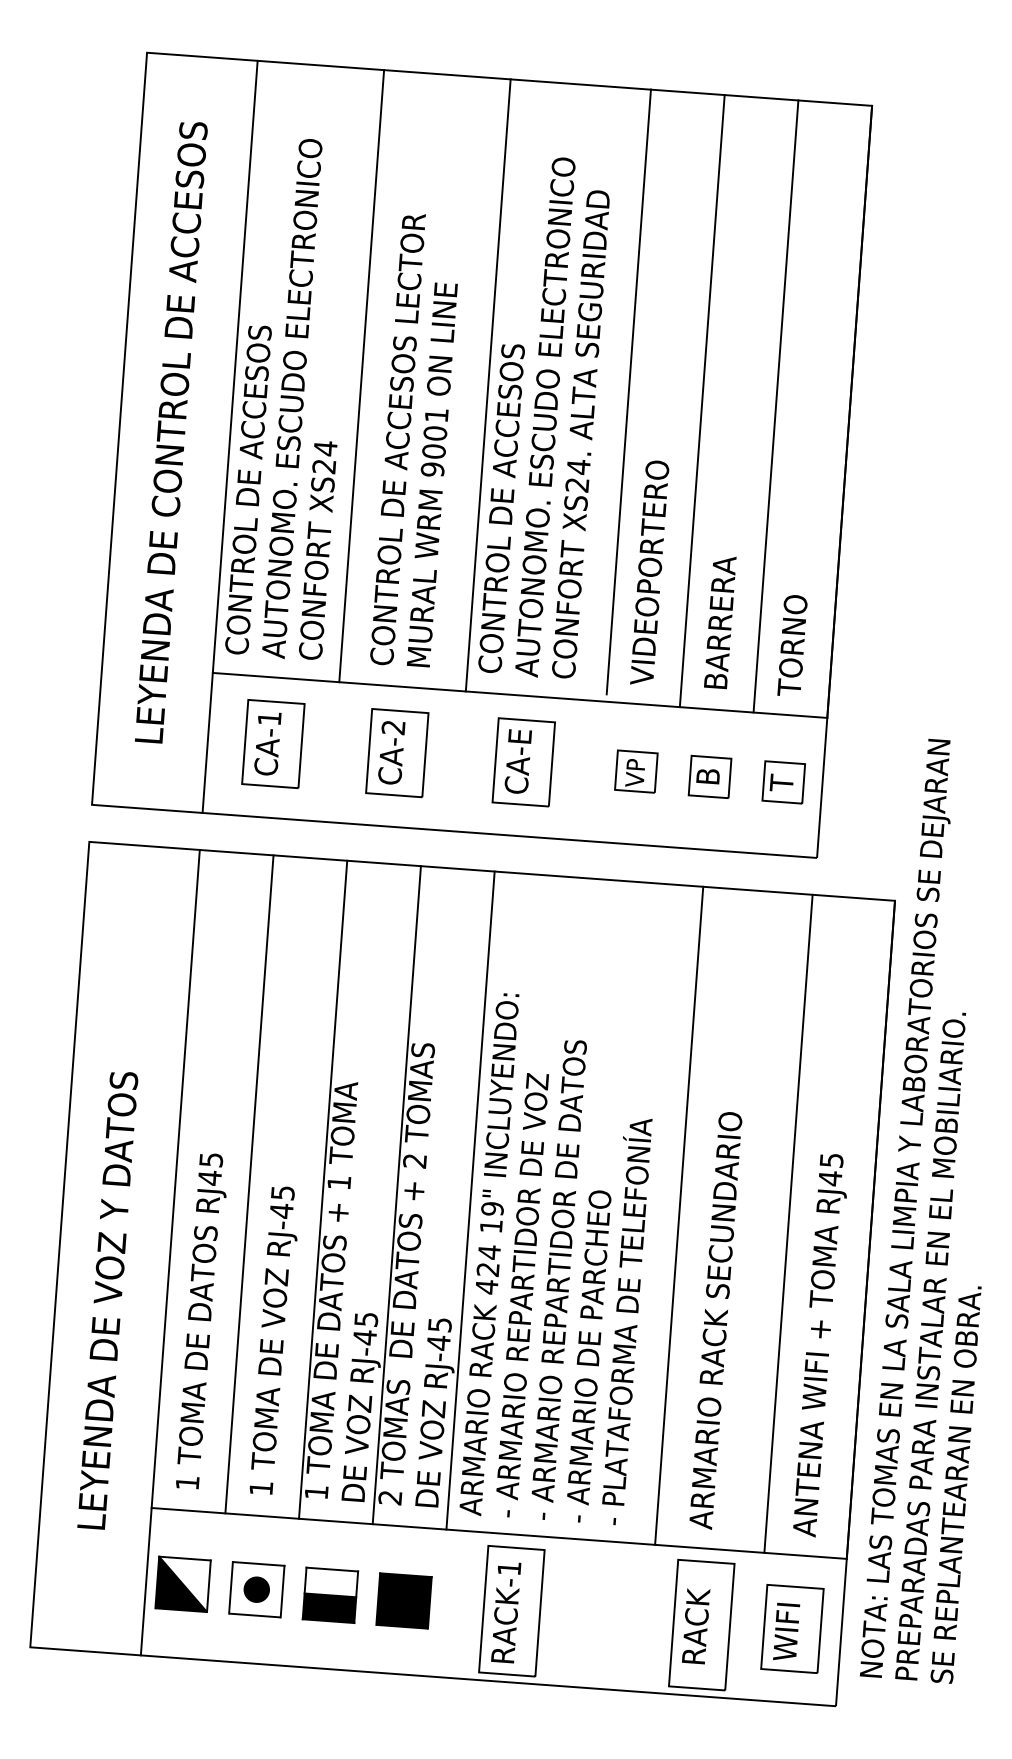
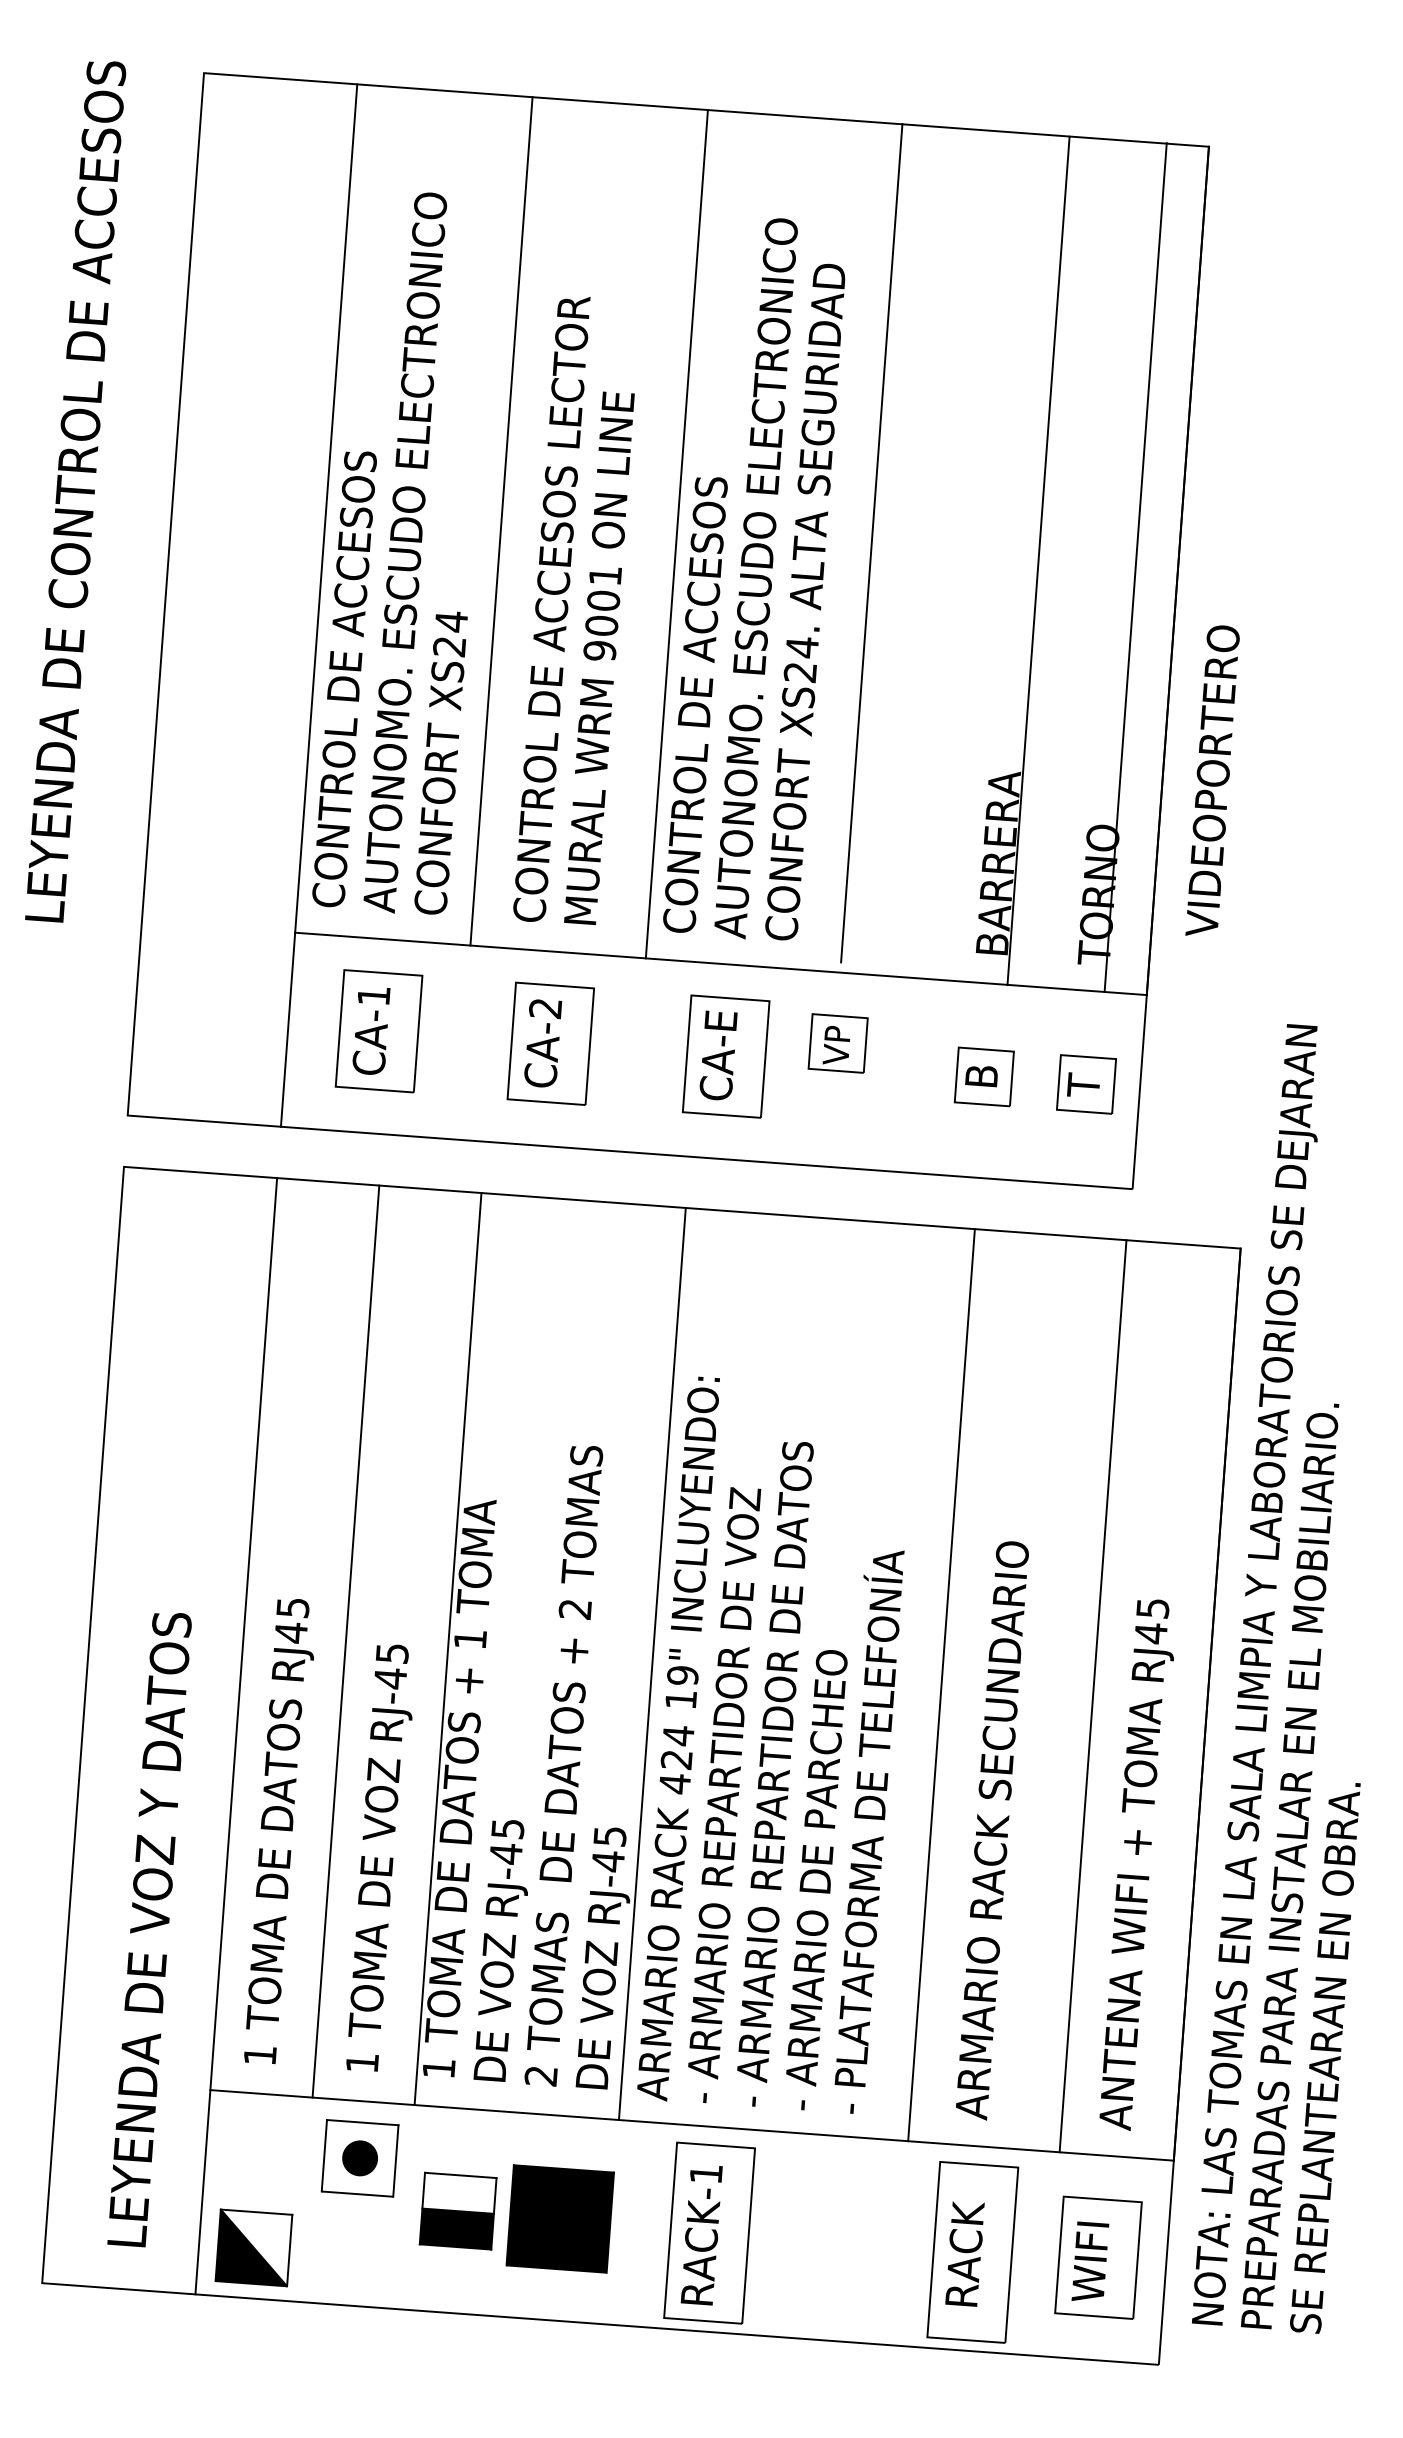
line: (702, 400) -> (1038, 560), moved
line: (775, 406) -> (1135, 567), moved
text: (171, 432) -> (75, 491), moved
text: (649, 572) -> (1212, 780), moved
part: (635, 771) -> (837, 1043), moved
line: (396, 1195) -> (549, 1656), removed
text: (107, 1301) -> (149, 1930), moved
part: (182, 1584) -> (253, 2247), moved
part: (256, 1589) -> (359, 2158), moved
part: (403, 1600) -> (559, 2218), size x1.4

